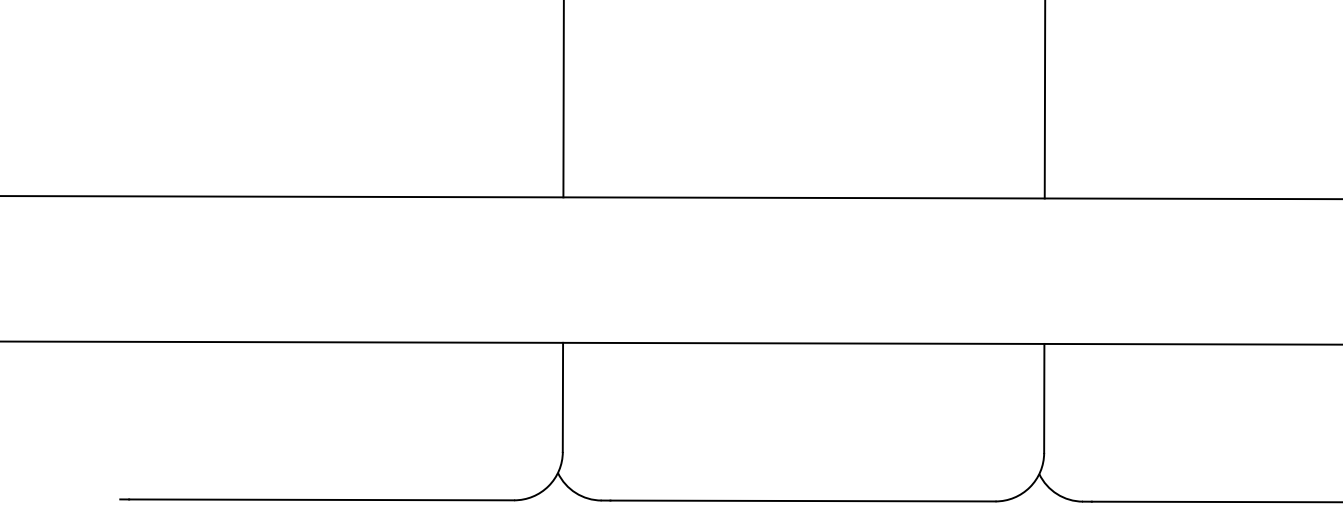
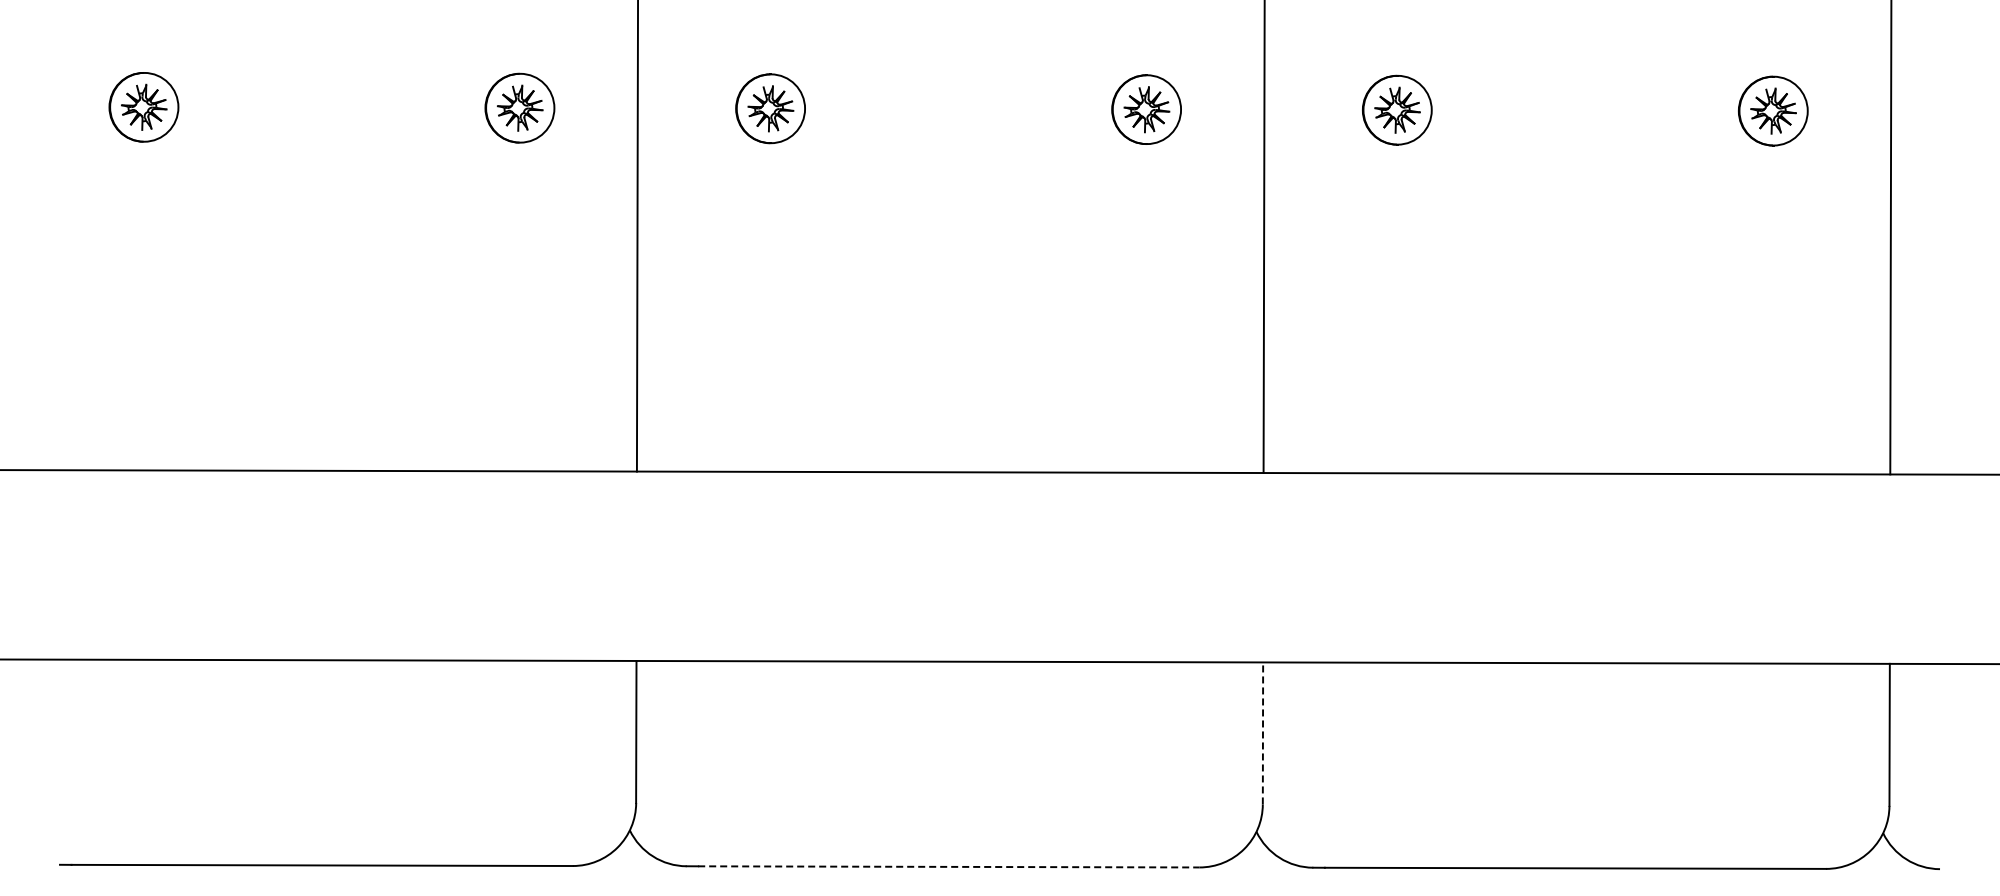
line: (1043, 397) -> (1262, 732), solid -> dashed
line: (802, 500) -> (948, 866), solid -> dashed

